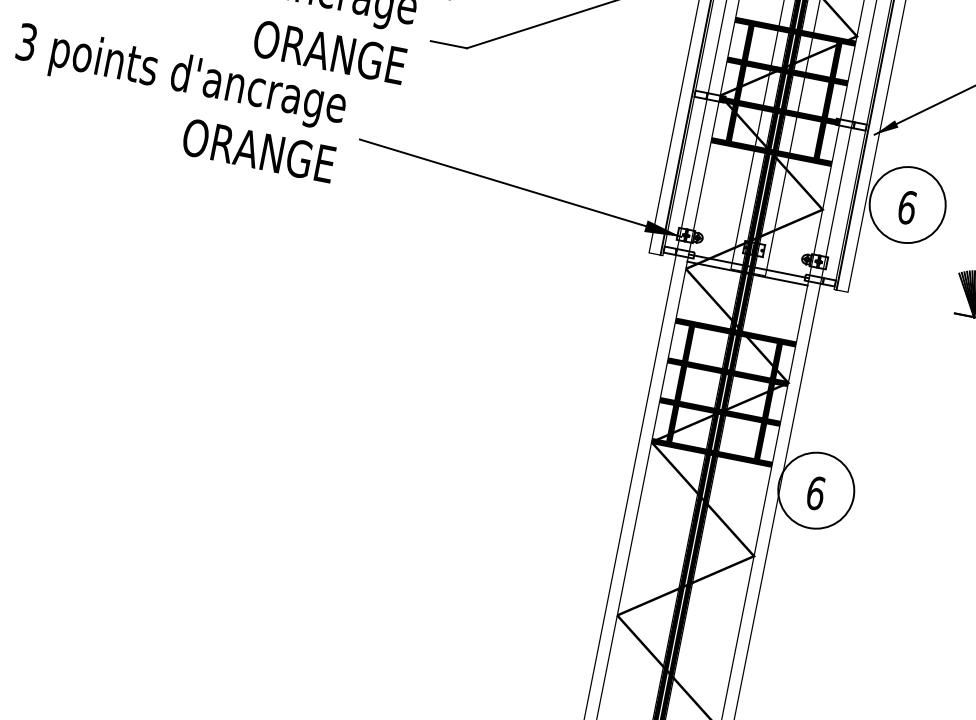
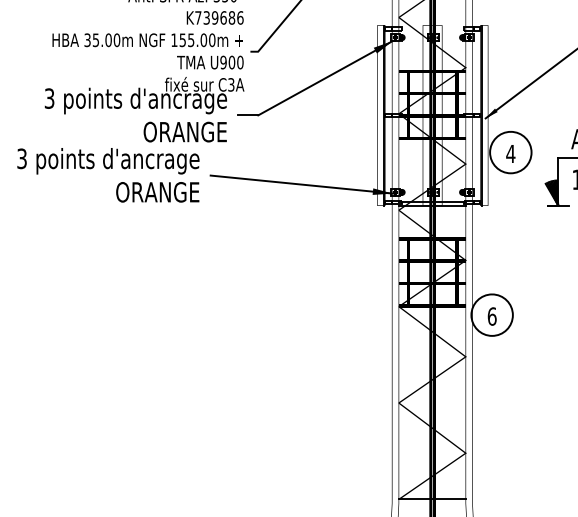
text: (906, 206) -> (510, 153), 6 -> 4

